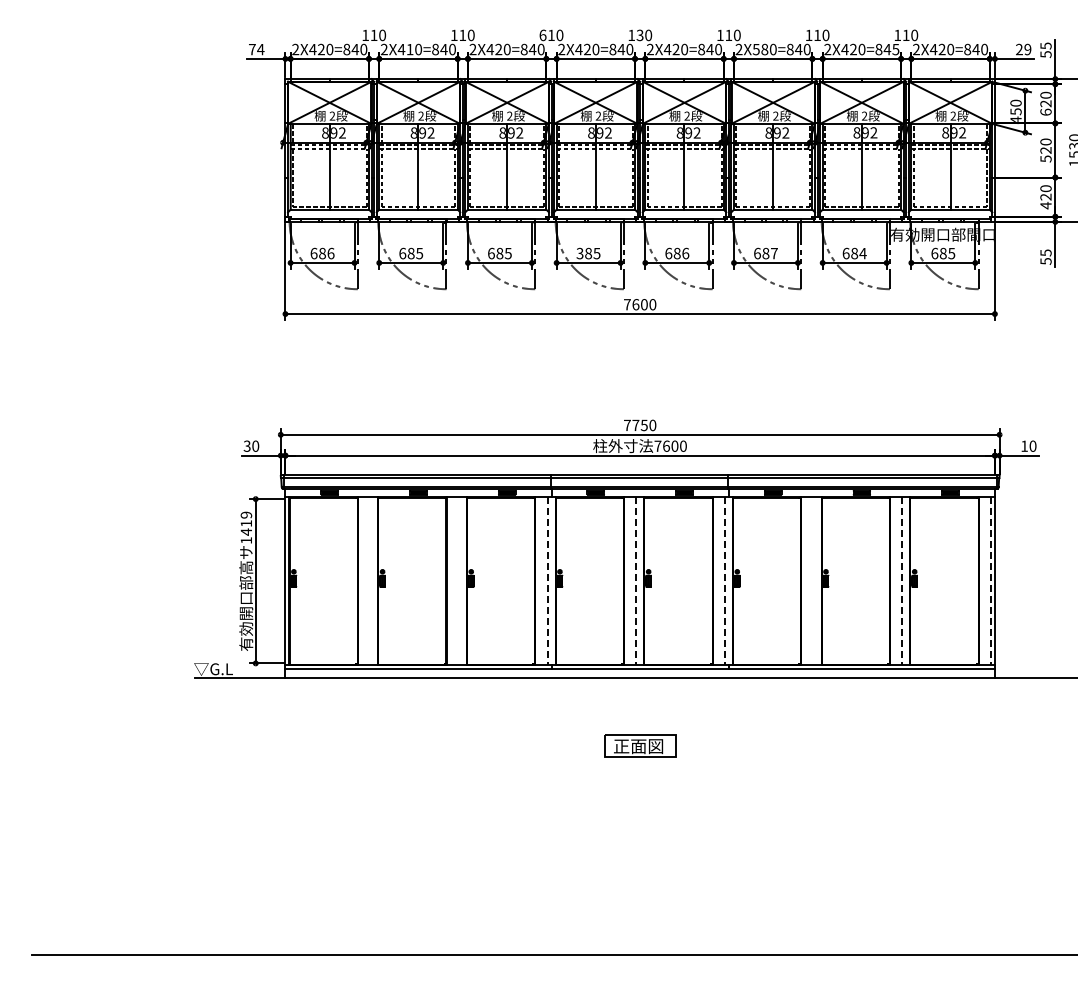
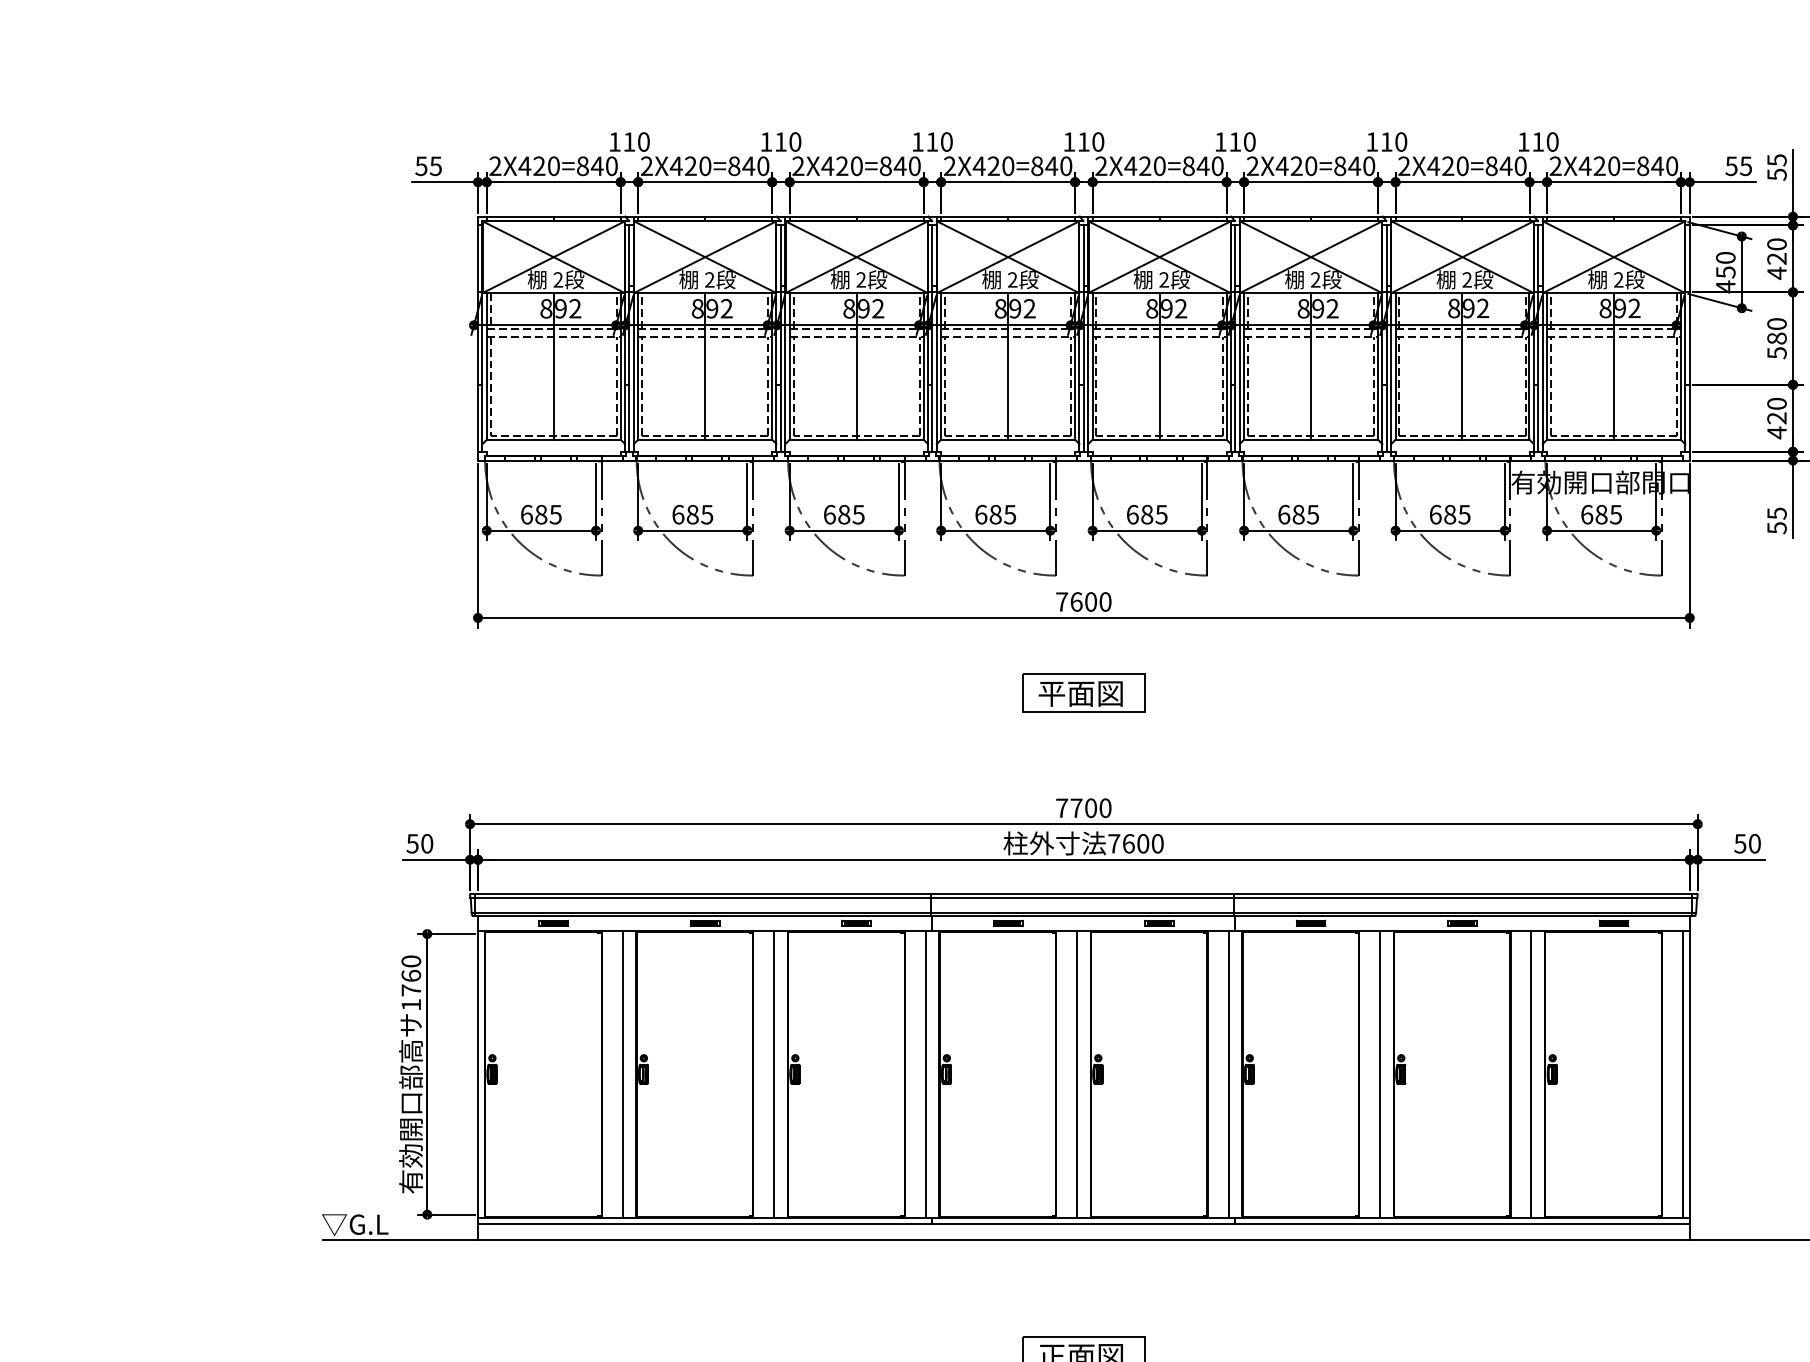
text: (542, 35) -> (917, 142), 610 -> 110
text: (639, 35) -> (1082, 142), 130 -> 110
text: (409, 48) -> (689, 164), 2X410=840 -> 2X420=840
text: (256, 49) -> (428, 166), 74 -> 55
text: (760, 49) -> (1289, 166), 2X580=840 -> 2X420=840
text: (895, 49) -> (1519, 166), 2X420=845 -> 2X420=840
text: (1023, 49) -> (1738, 166), 29 -> 55
text: (1045, 112) -> (1776, 273), 620 -> 420
text: (1045, 150) -> (1776, 338), 520 -> 580
text: (330, 253) -> (554, 514), 686 -> 685
text: (579, 253) -> (980, 514), 385 -> 685
text: (685, 253) -> (1161, 514), 686 -> 685
text: (773, 253) -> (1311, 514), 687 -> 685
text: (862, 253) -> (1463, 514), 684 -> 685
part: (639, 357) -> (1082, 692), added
text: (643, 425) -> (1089, 808), 7750 -> 7700
text: (247, 445) -> (413, 842), 30 -> 50
text: (1024, 445) -> (1740, 842), 10 -> 50
text: (246, 523) -> (411, 975), 1419 -> 1760
line: (370, 581) -> (623, 1074), added
line: (458, 581) -> (773, 1074), added
line: (547, 581) -> (925, 1074), dashed -> solid
line: (636, 581) -> (1077, 1074), dashed -> solid
line: (724, 581) -> (1227, 1074), dashed -> solid
line: (813, 581) -> (1379, 1074), added
line: (902, 581) -> (1531, 1074), dashed -> solid
line: (990, 581) -> (1682, 1074), dashed -> solid

